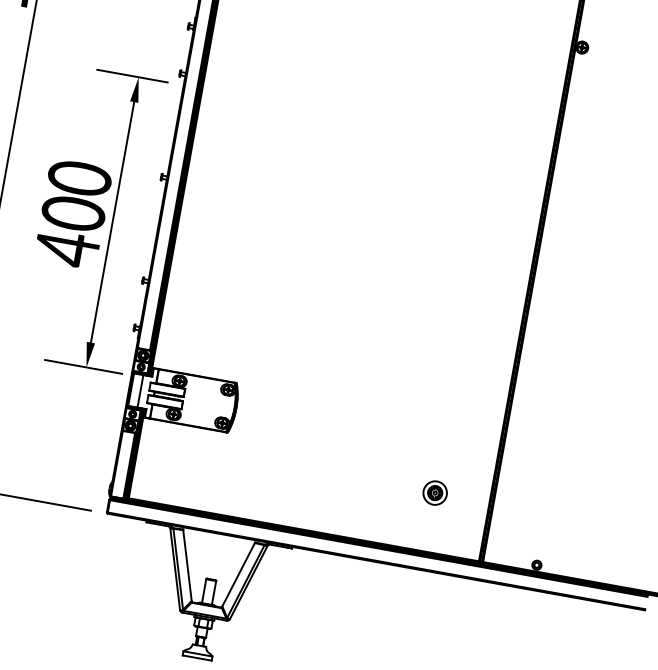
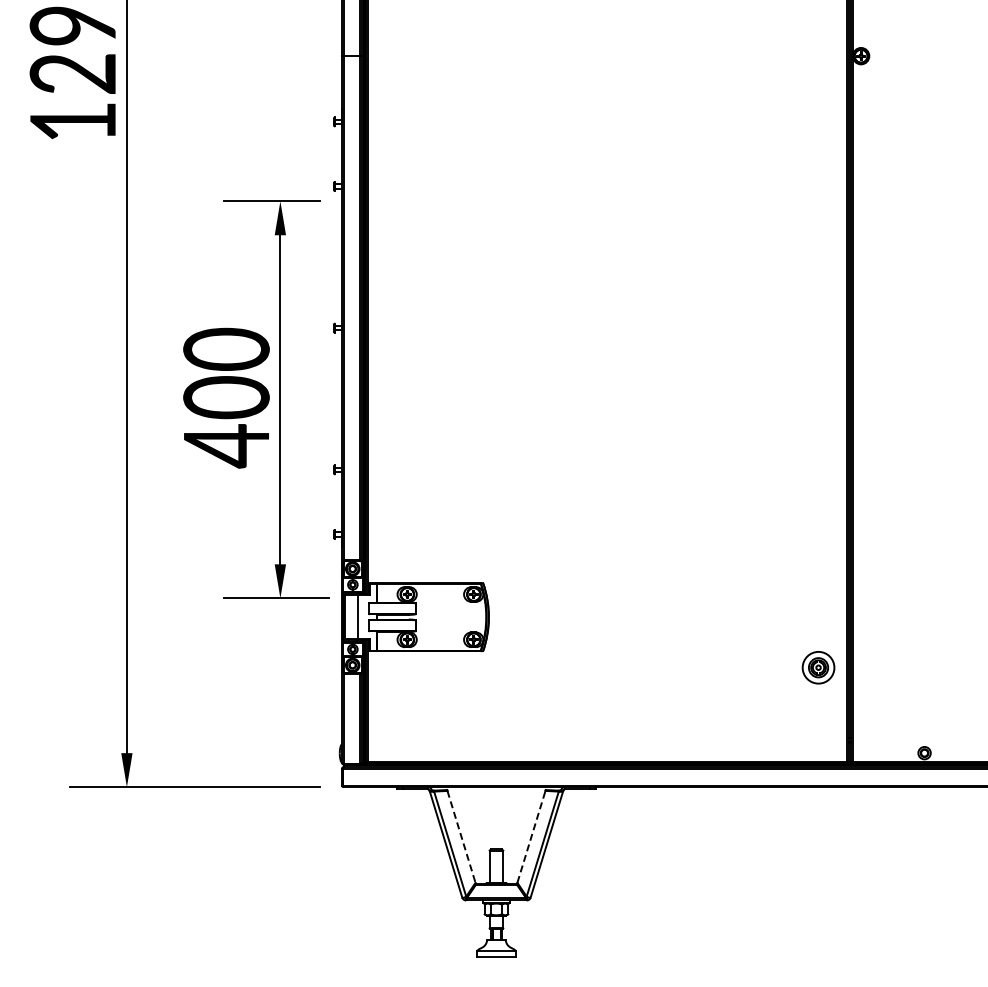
part: (435, 492) -> (818, 667), moved
line: (187, 566) -> (461, 837), solid -> dashed
line: (238, 574) -> (531, 836), solid -> dashed

